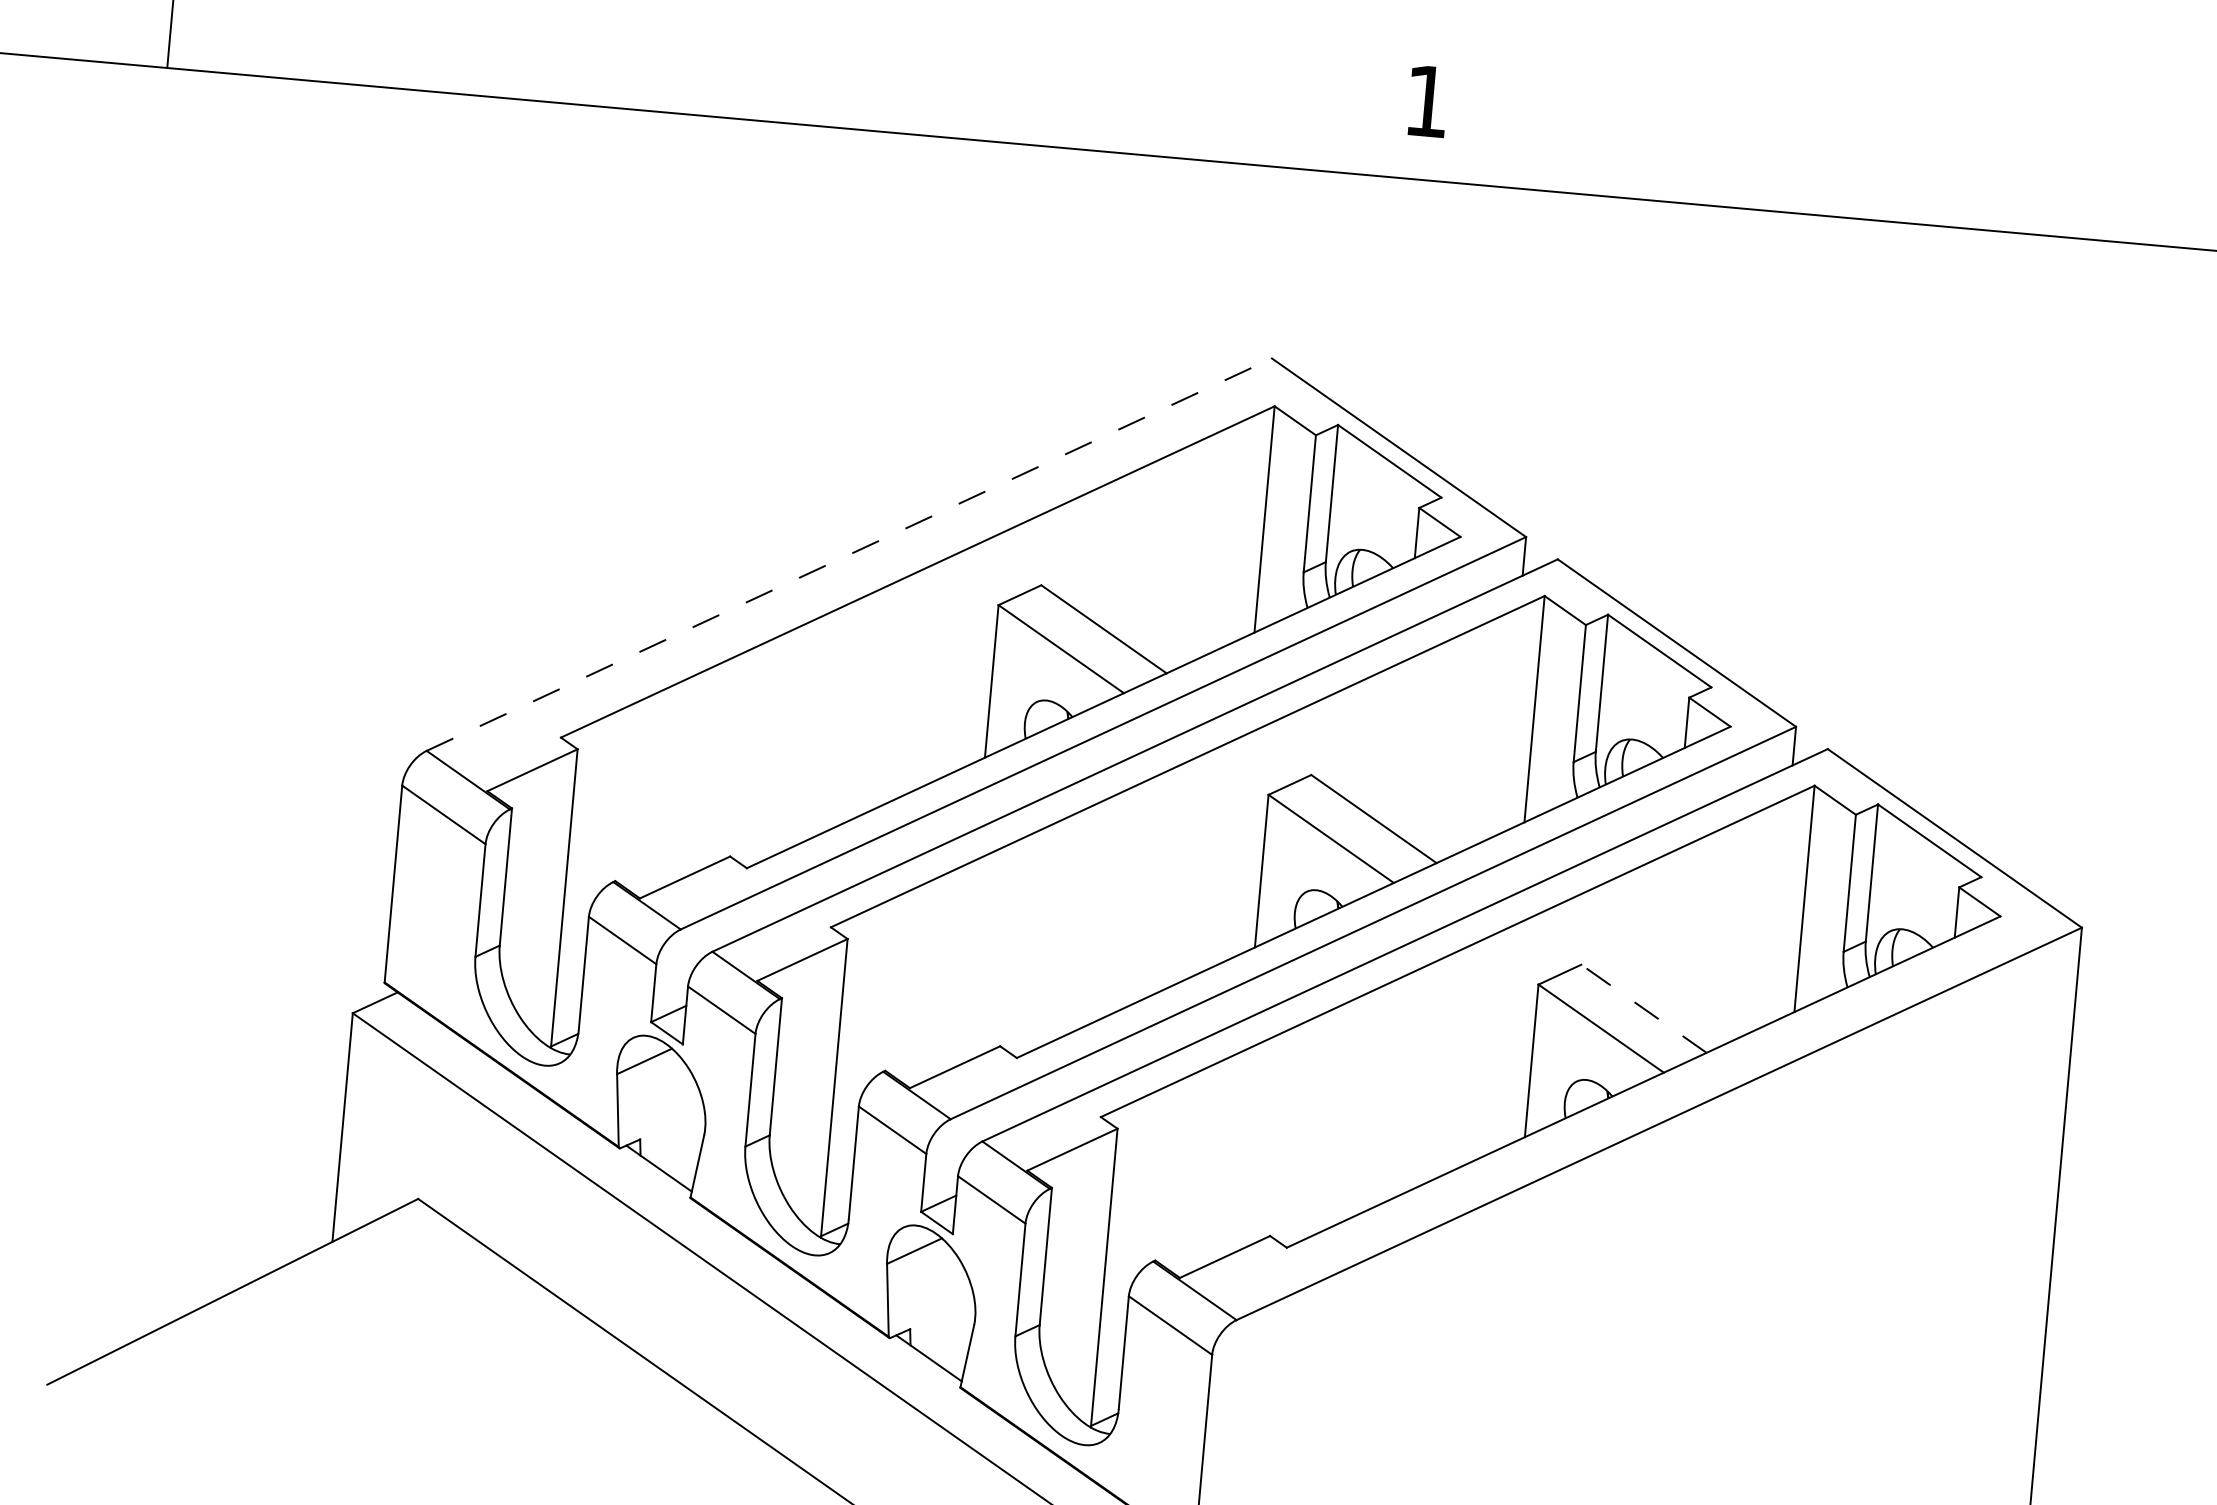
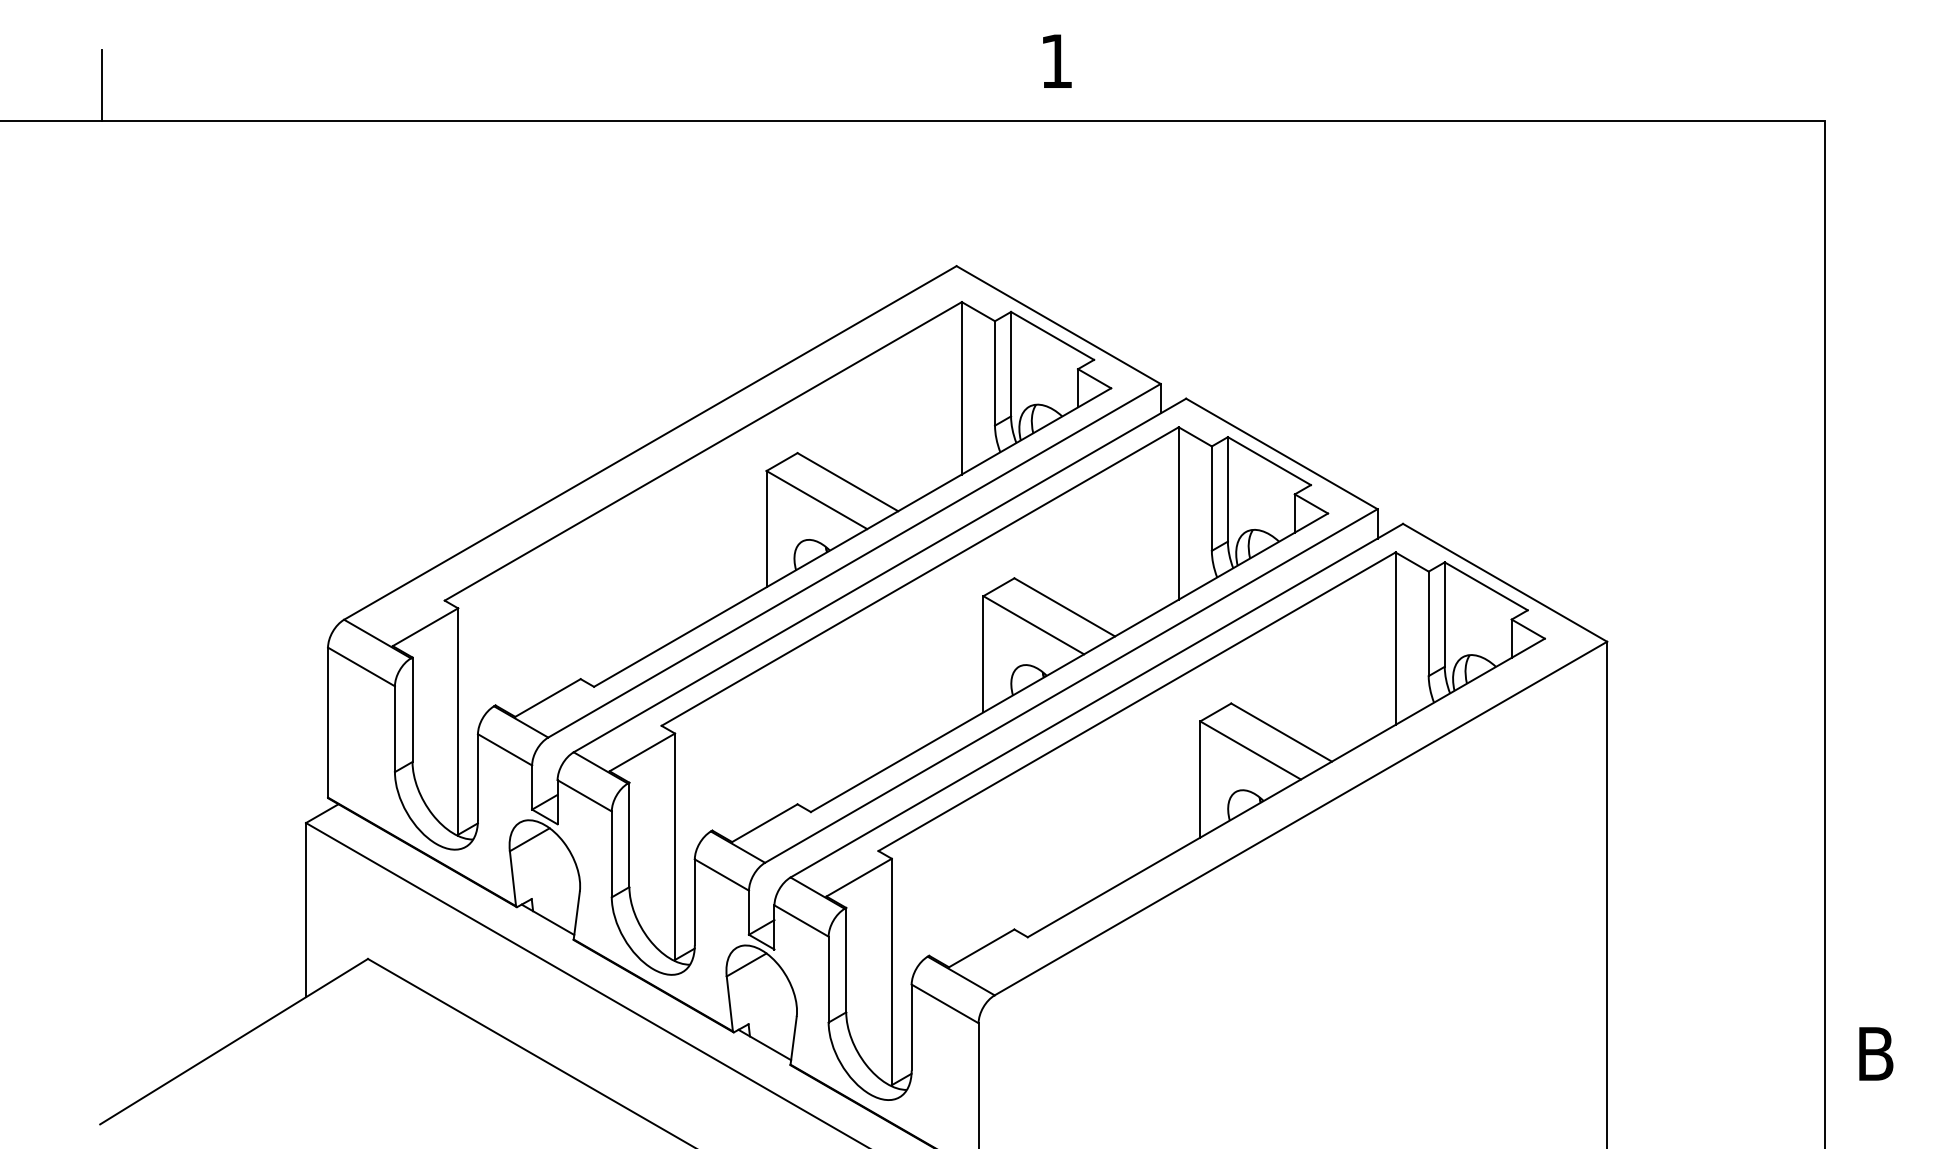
line: (849, 554) -> (650, 442), dashed -> solid
line: (1643, 1008) -> (1281, 732), dashed -> solid

